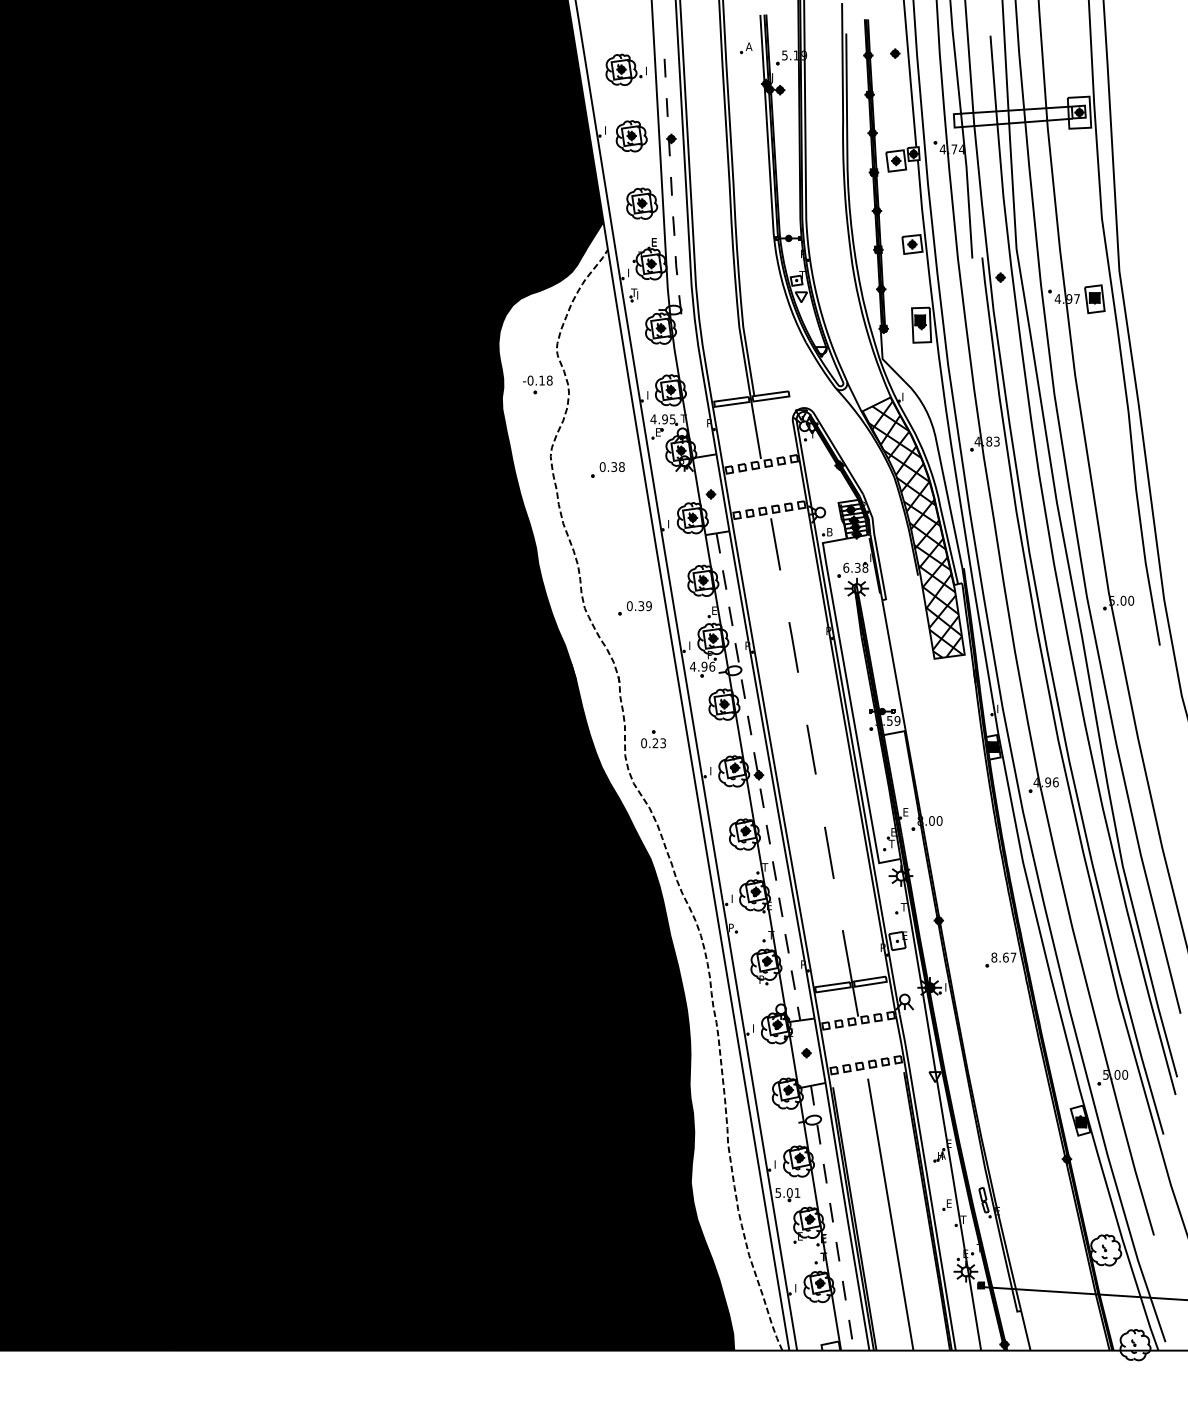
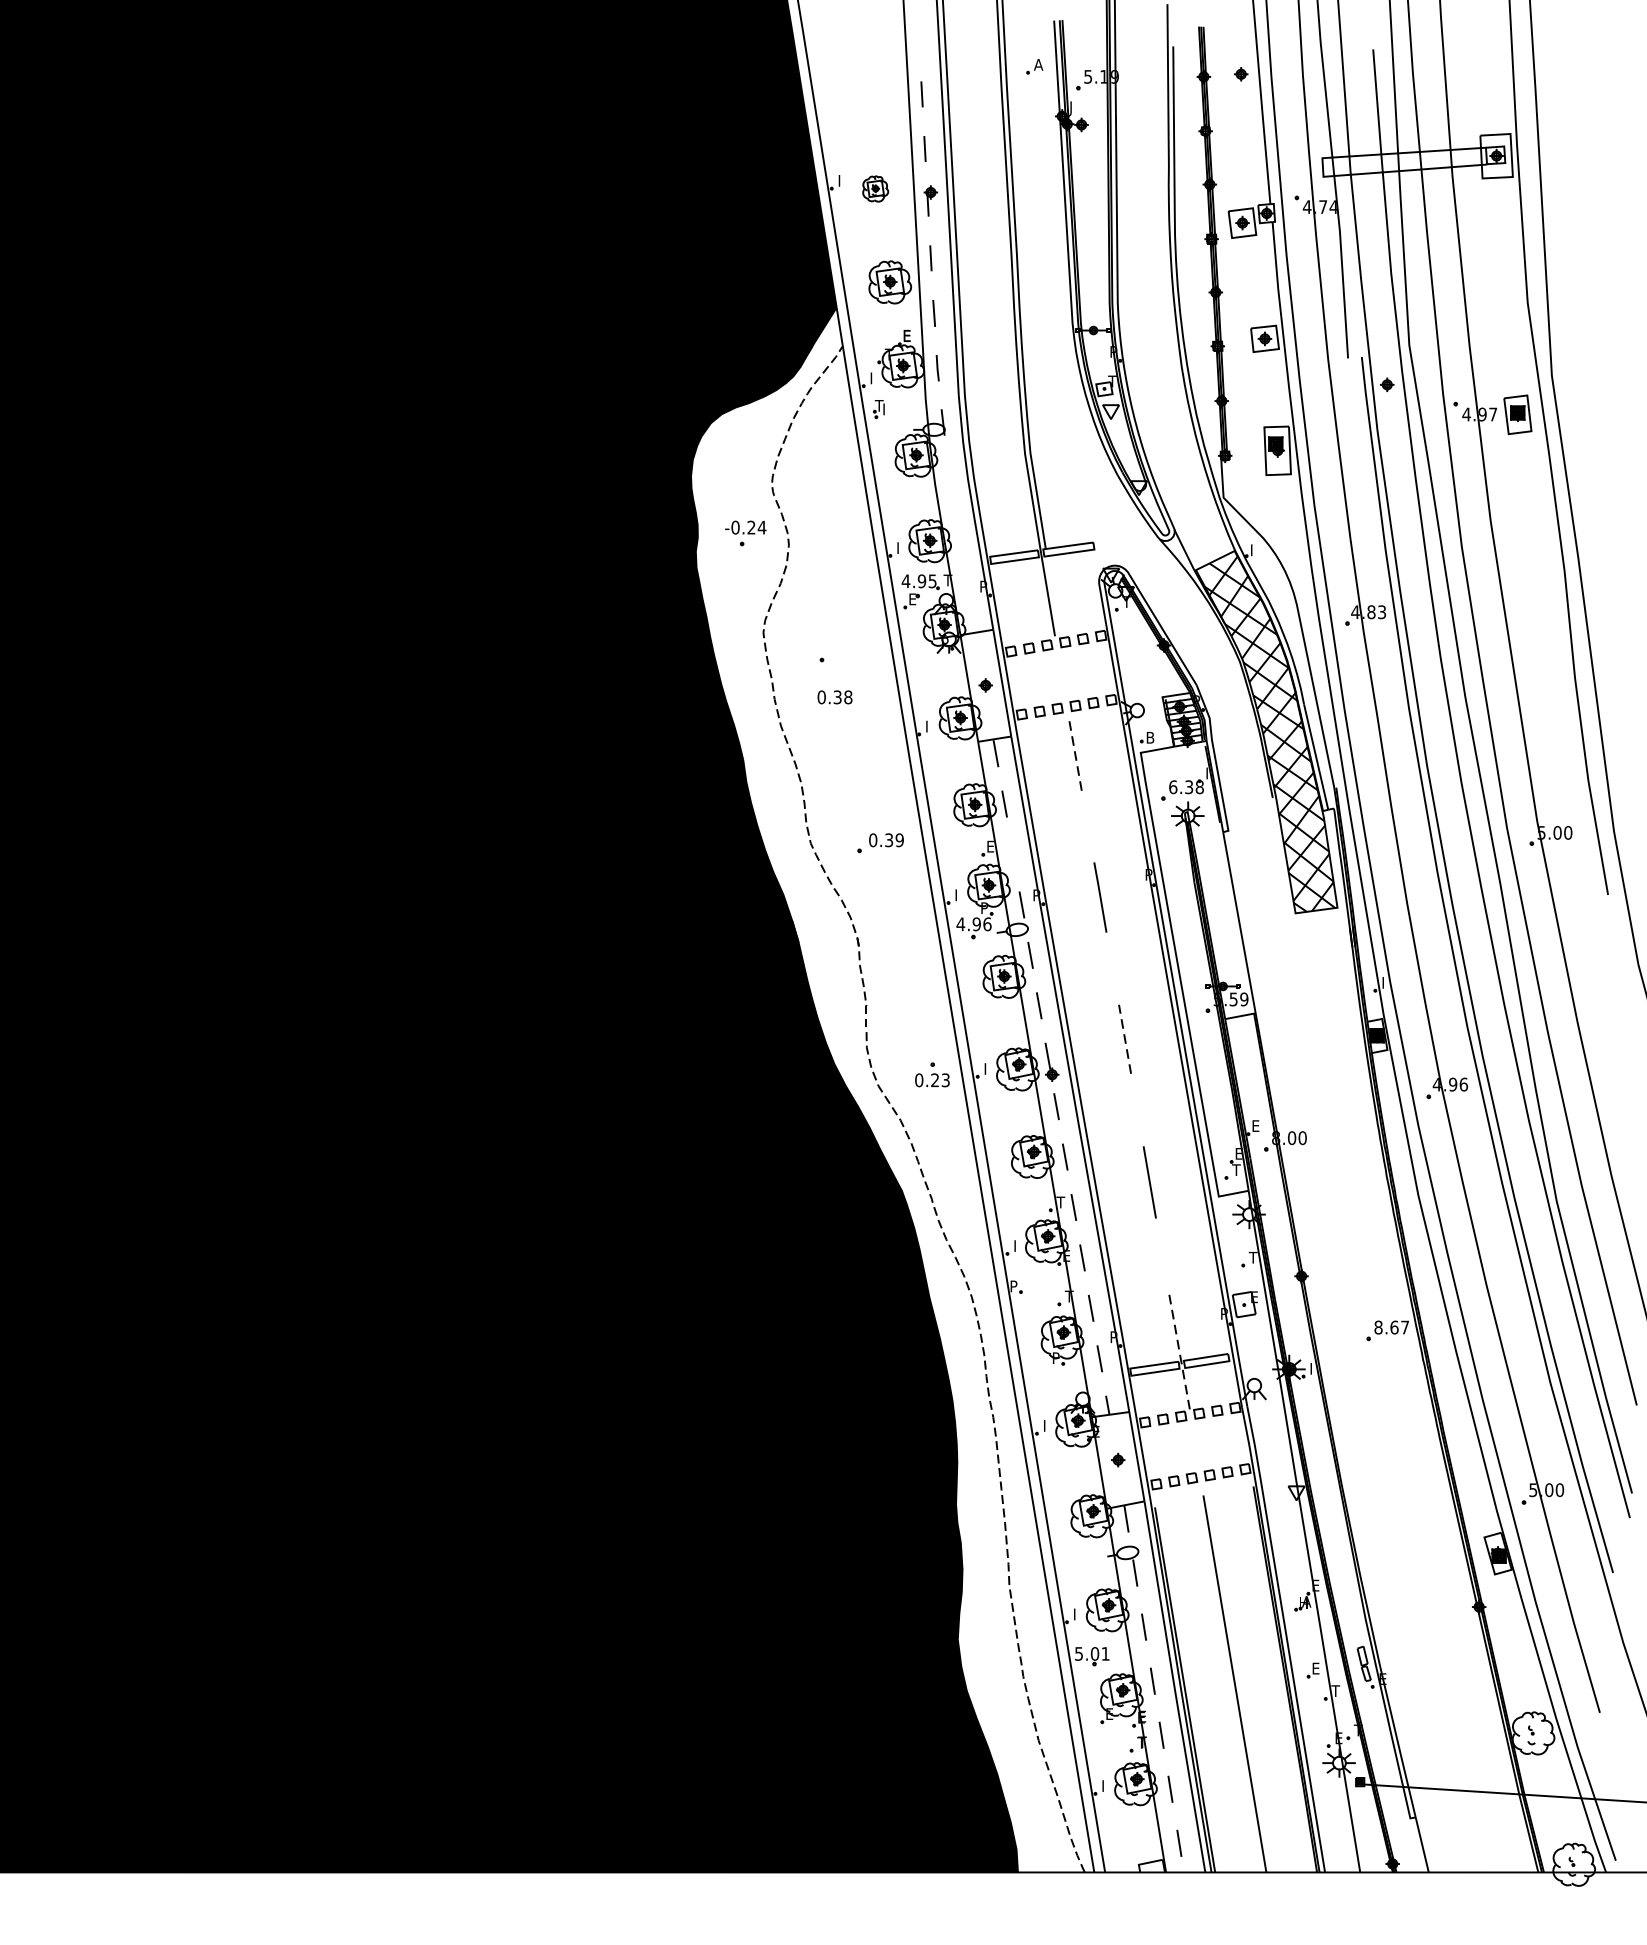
part: (625, 69) -> (867, 96), removed
part: (631, 136) -> (875, 189), size x0.6
text: (545, 380) -> (756, 527), -0.18 -> -0.24
text: (611, 466) -> (833, 696), moved
line: (775, 543) -> (1075, 753), solid -> dashed
line: (730, 616) -> (1012, 854), removed
part: (653, 739) -> (932, 1075), moved
line: (811, 749) -> (1125, 1039), solid -> dashed
line: (850, 973) -> (1179, 1349), solid -> dashed

